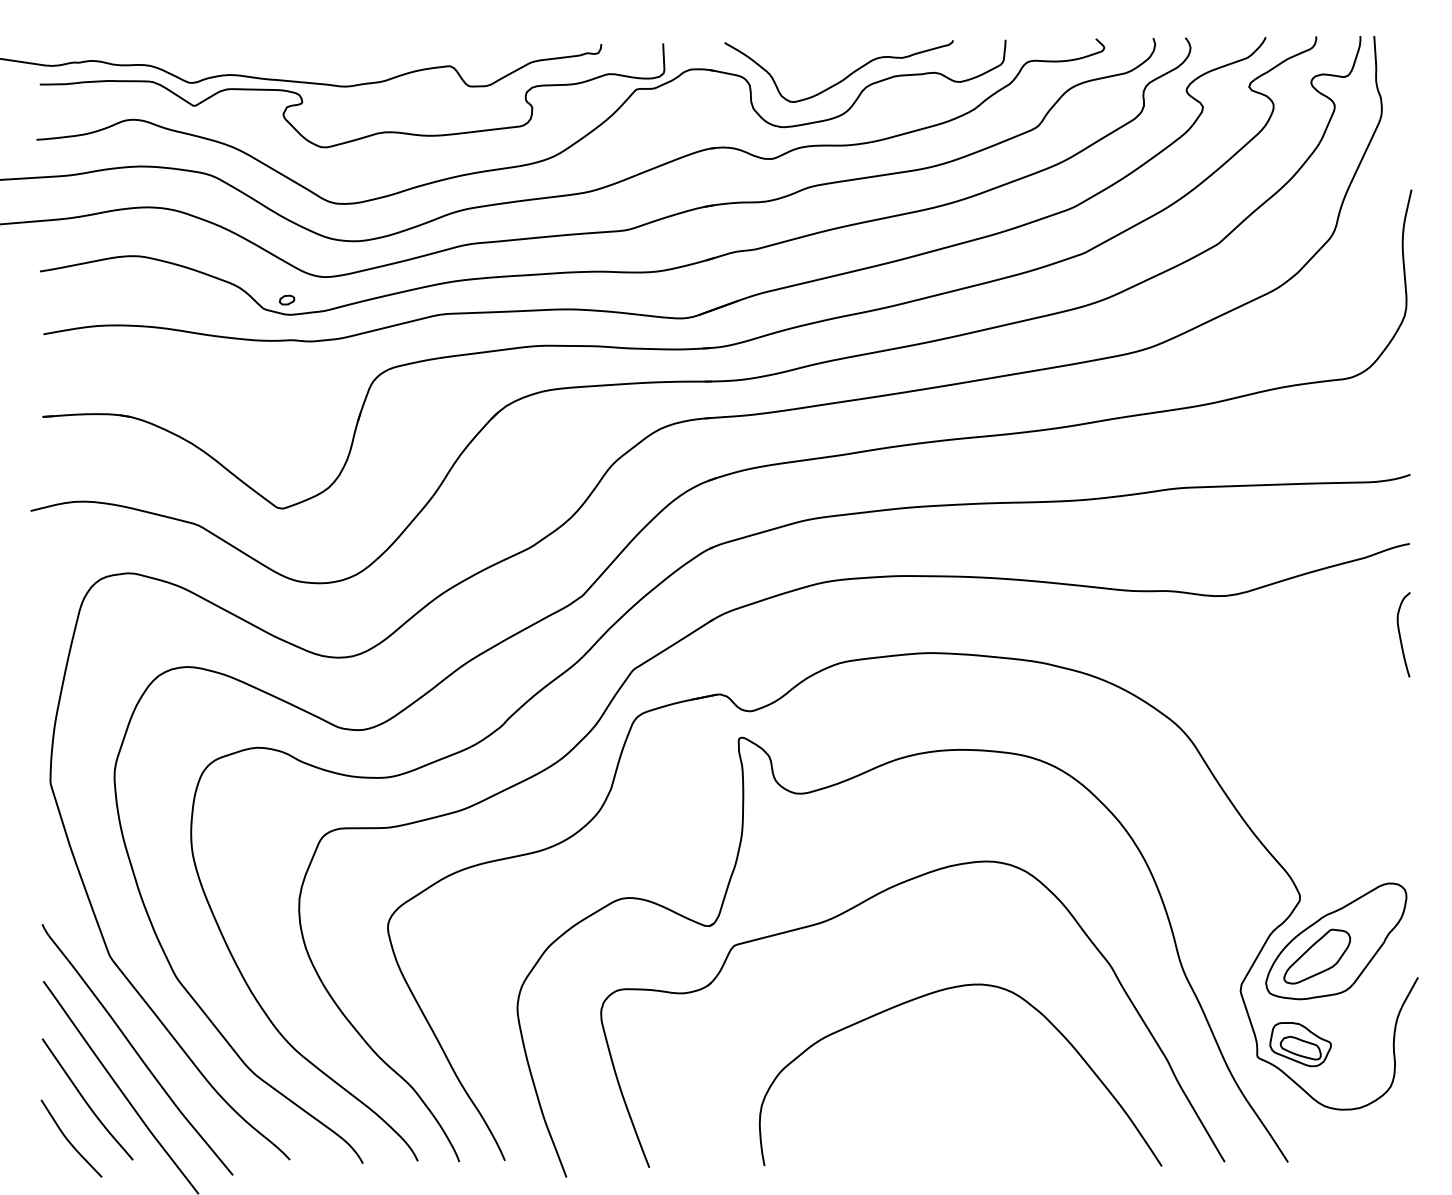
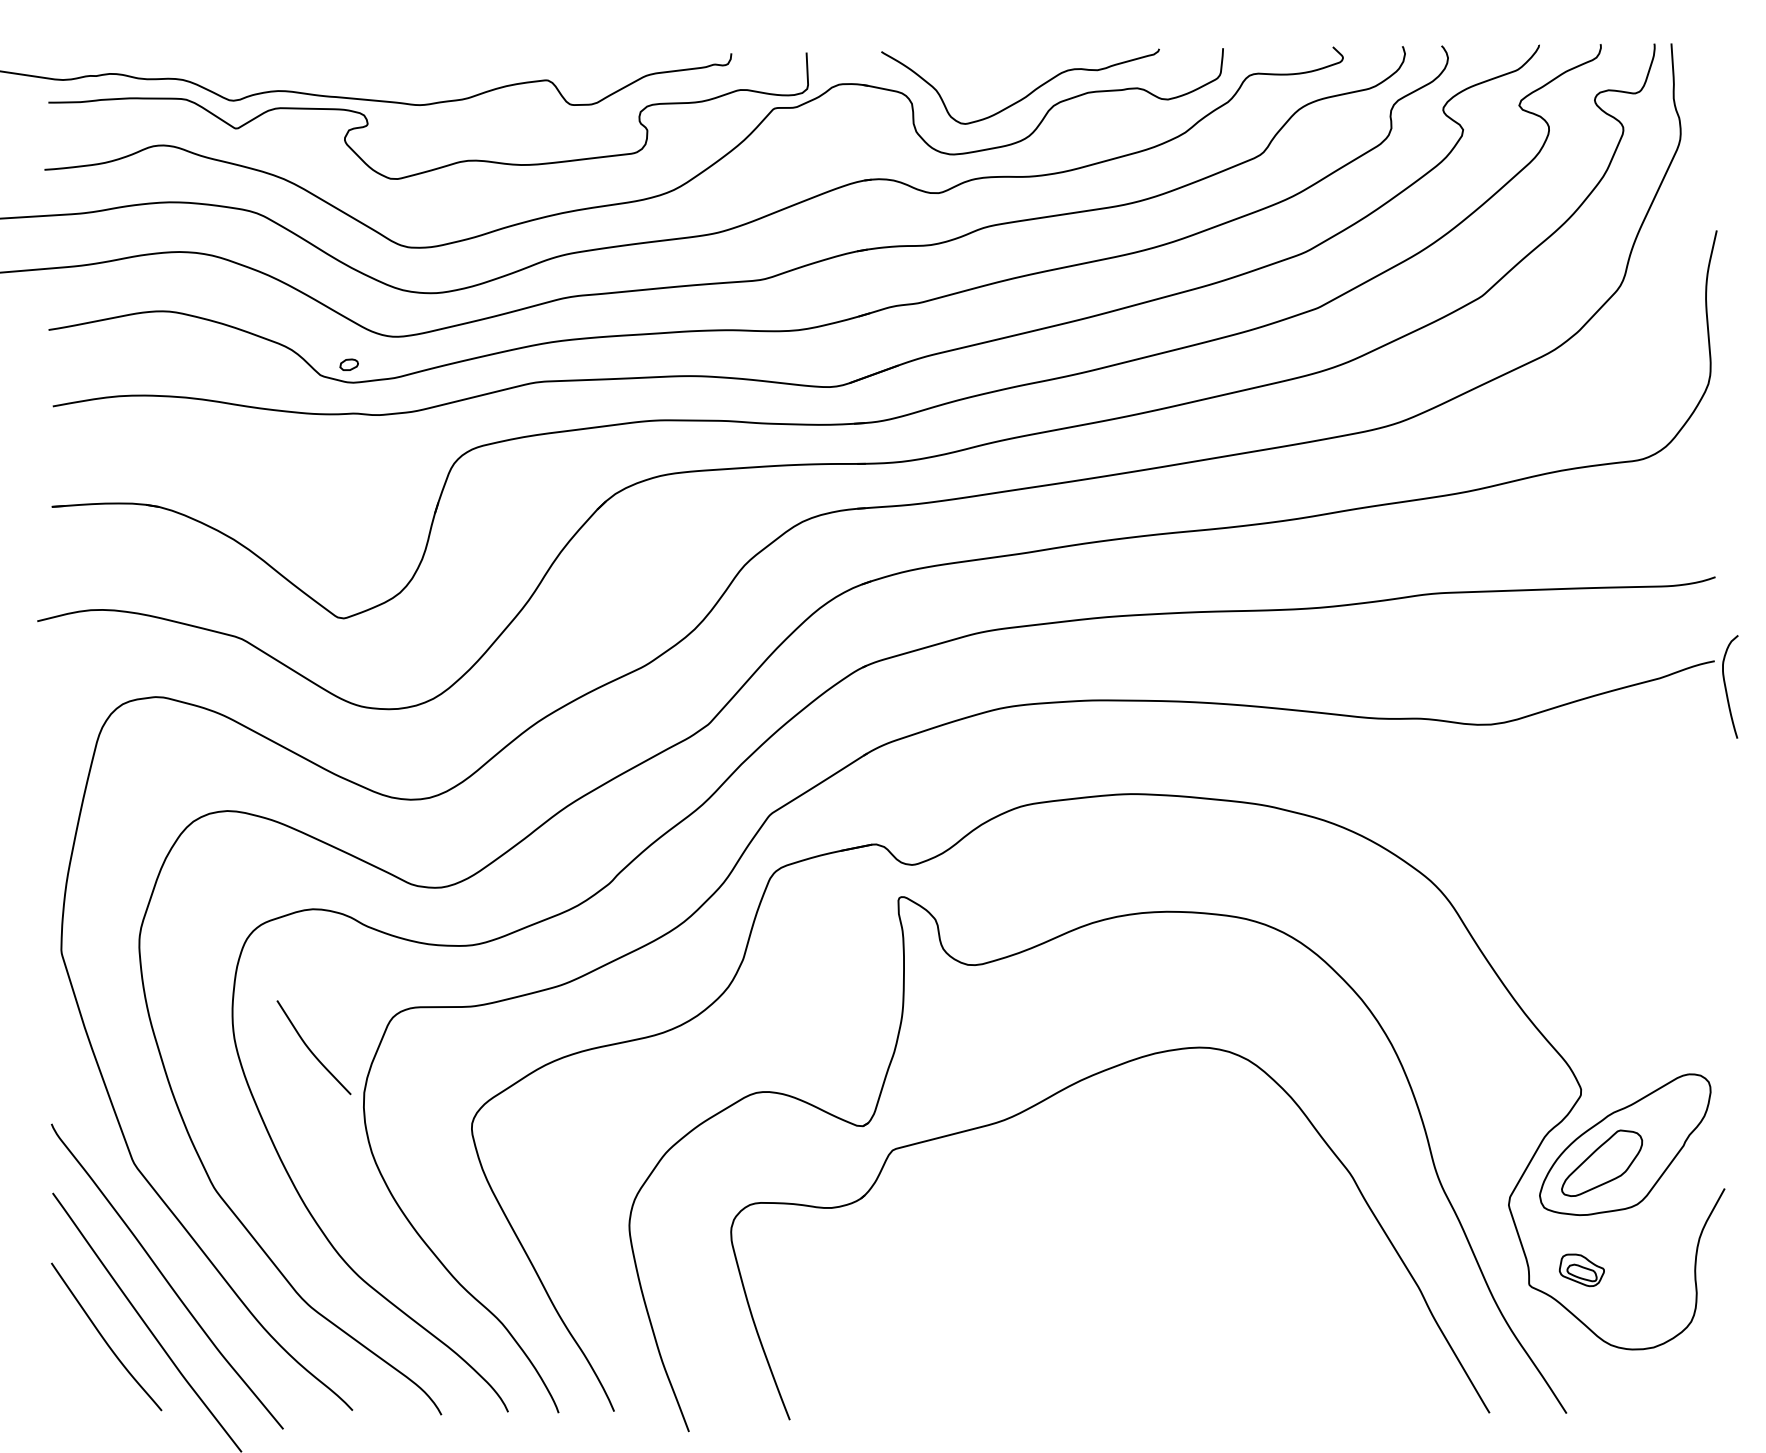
curve: (1400, 634) -> (1726, 686), moved
curve: (938, 992) -> (1141, 1206), removed
part: (1300, 1044) -> (1581, 1270), size x0.6
curve: (68, 1140) -> (310, 1049), moved

